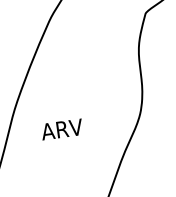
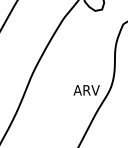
text: (61, 129) -> (86, 90), moved

